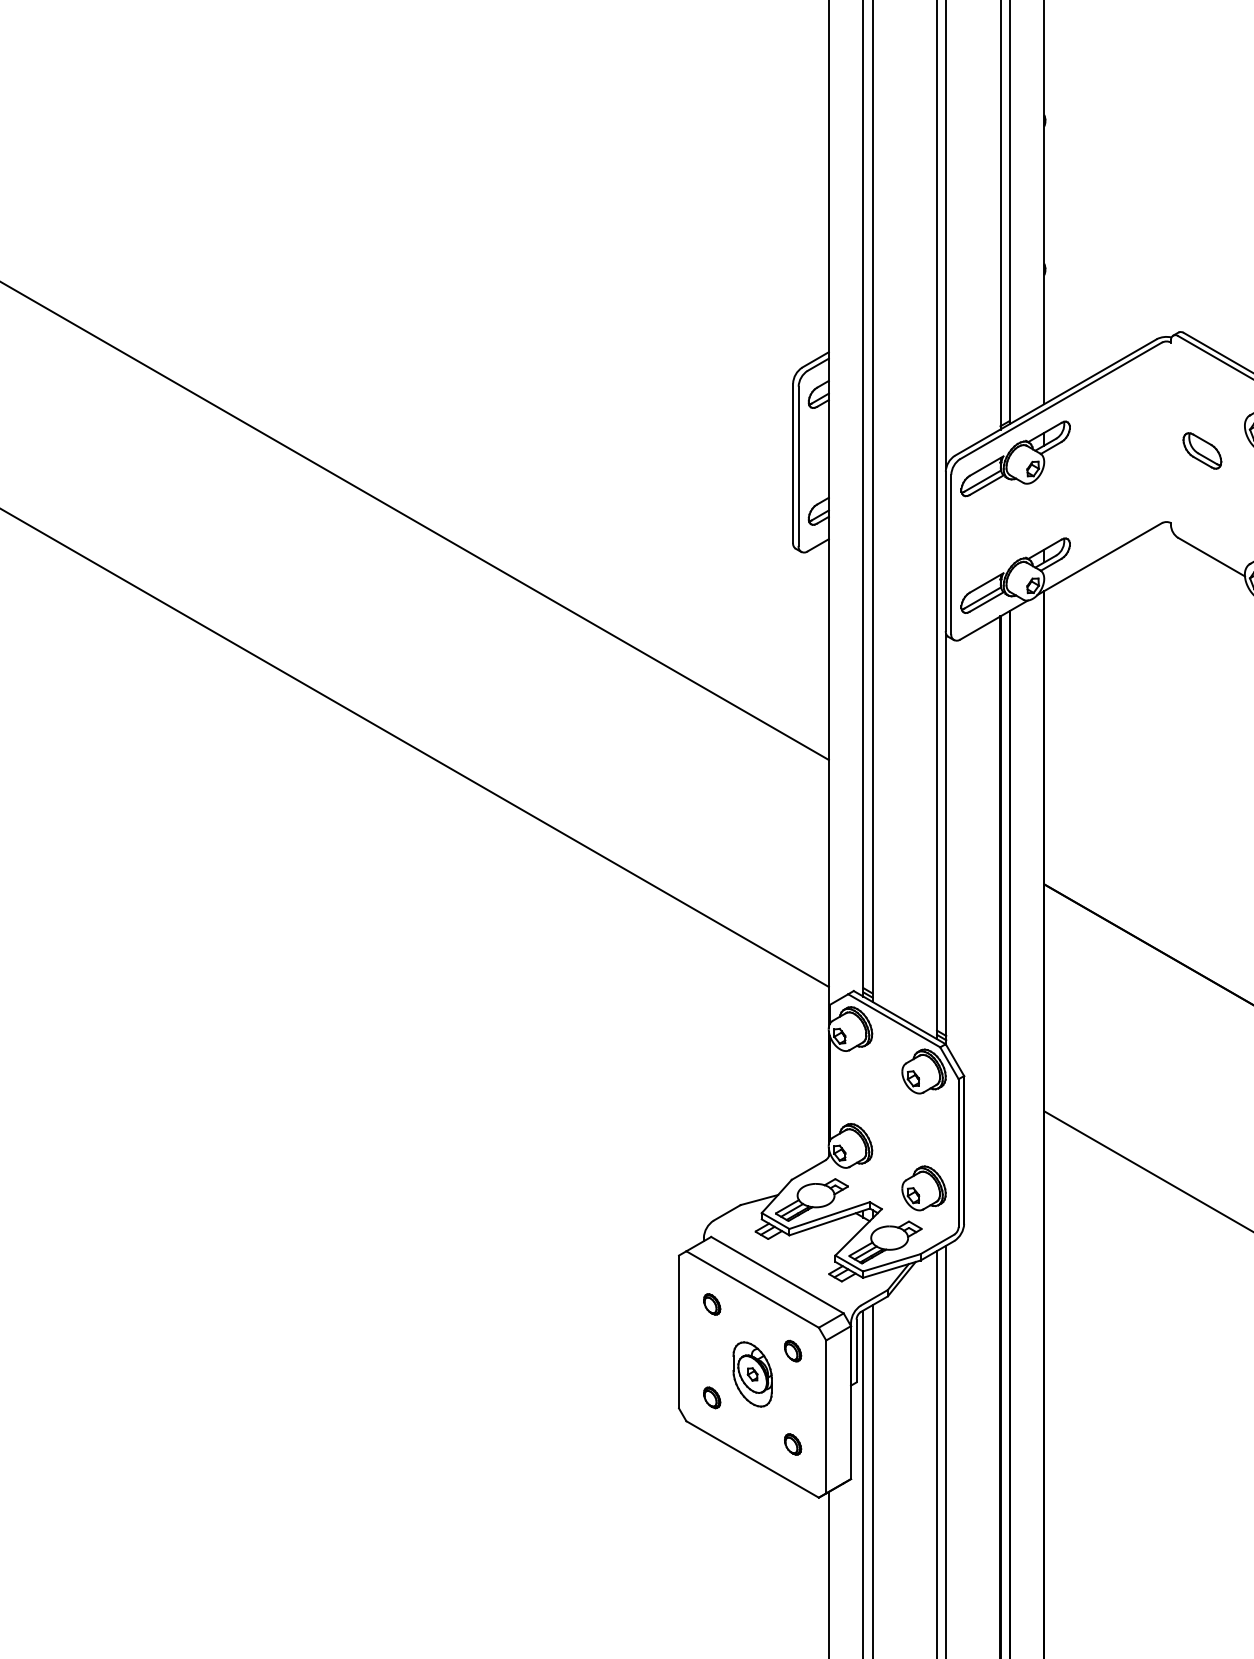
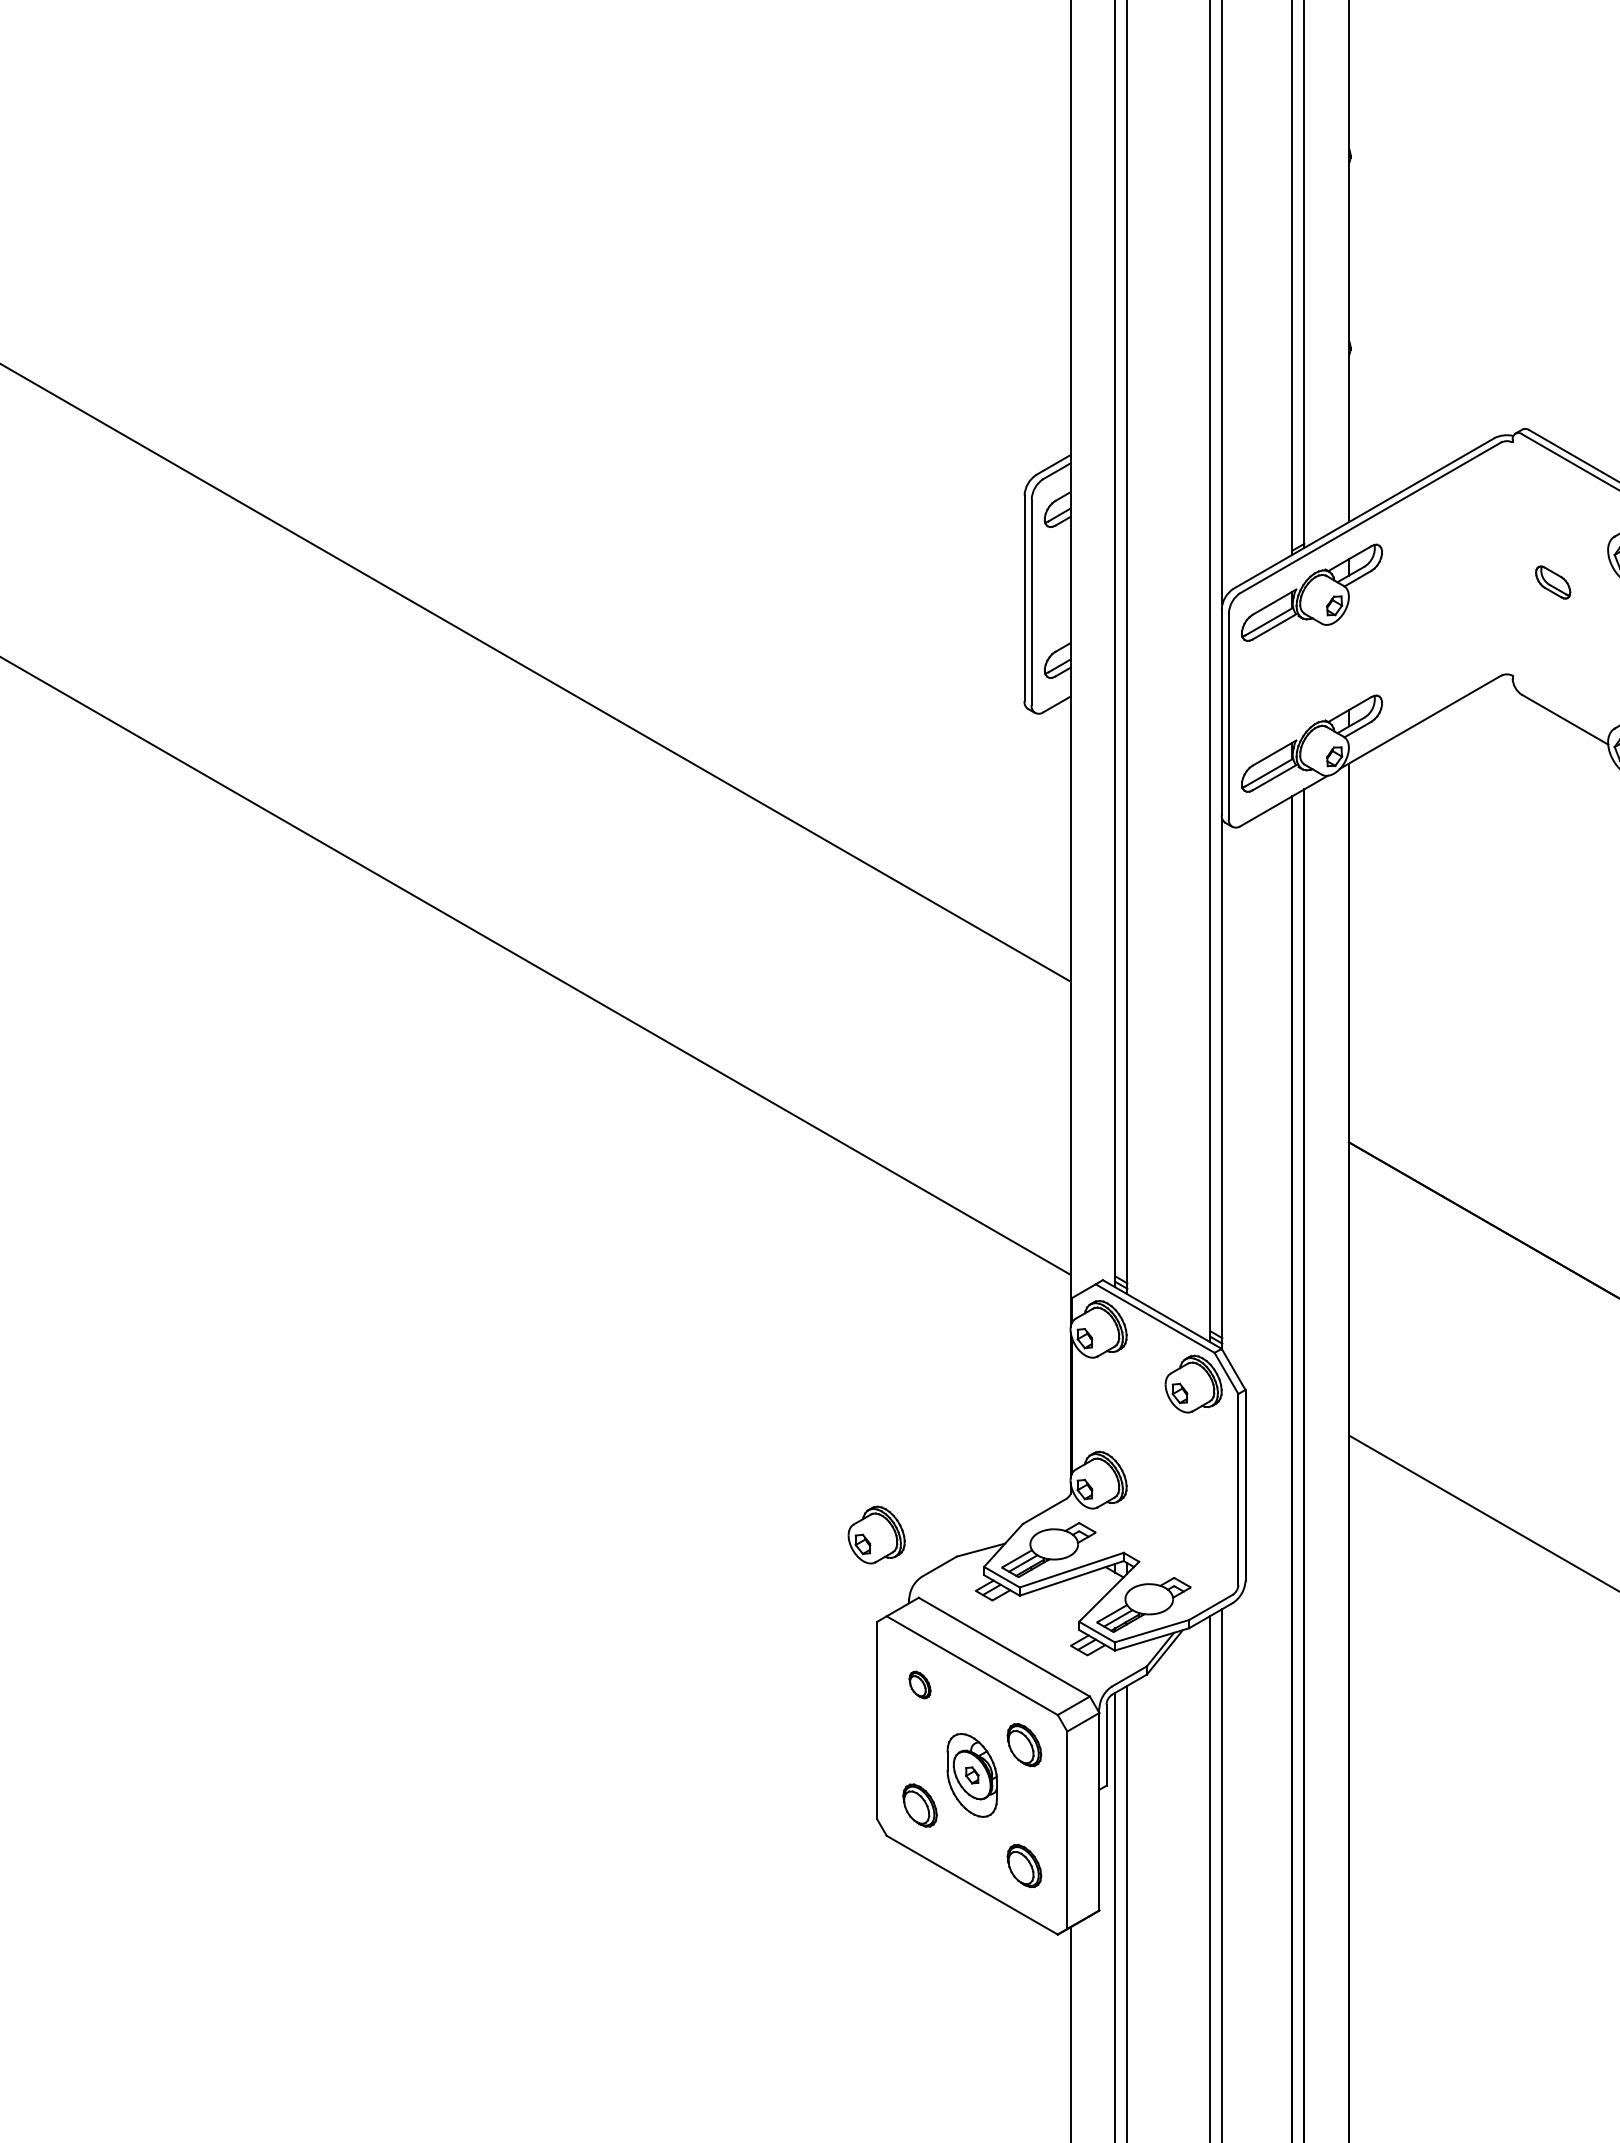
part: (1201, 450) -> (1552, 582), size x0.7
part: (923, 1187) -> (876, 1534), moved
part: (793, 1351) -> (1024, 1745), size x1.6
part: (711, 1397) -> (919, 1805), size x1.6
part: (793, 1444) -> (1024, 1865), size x1.6

